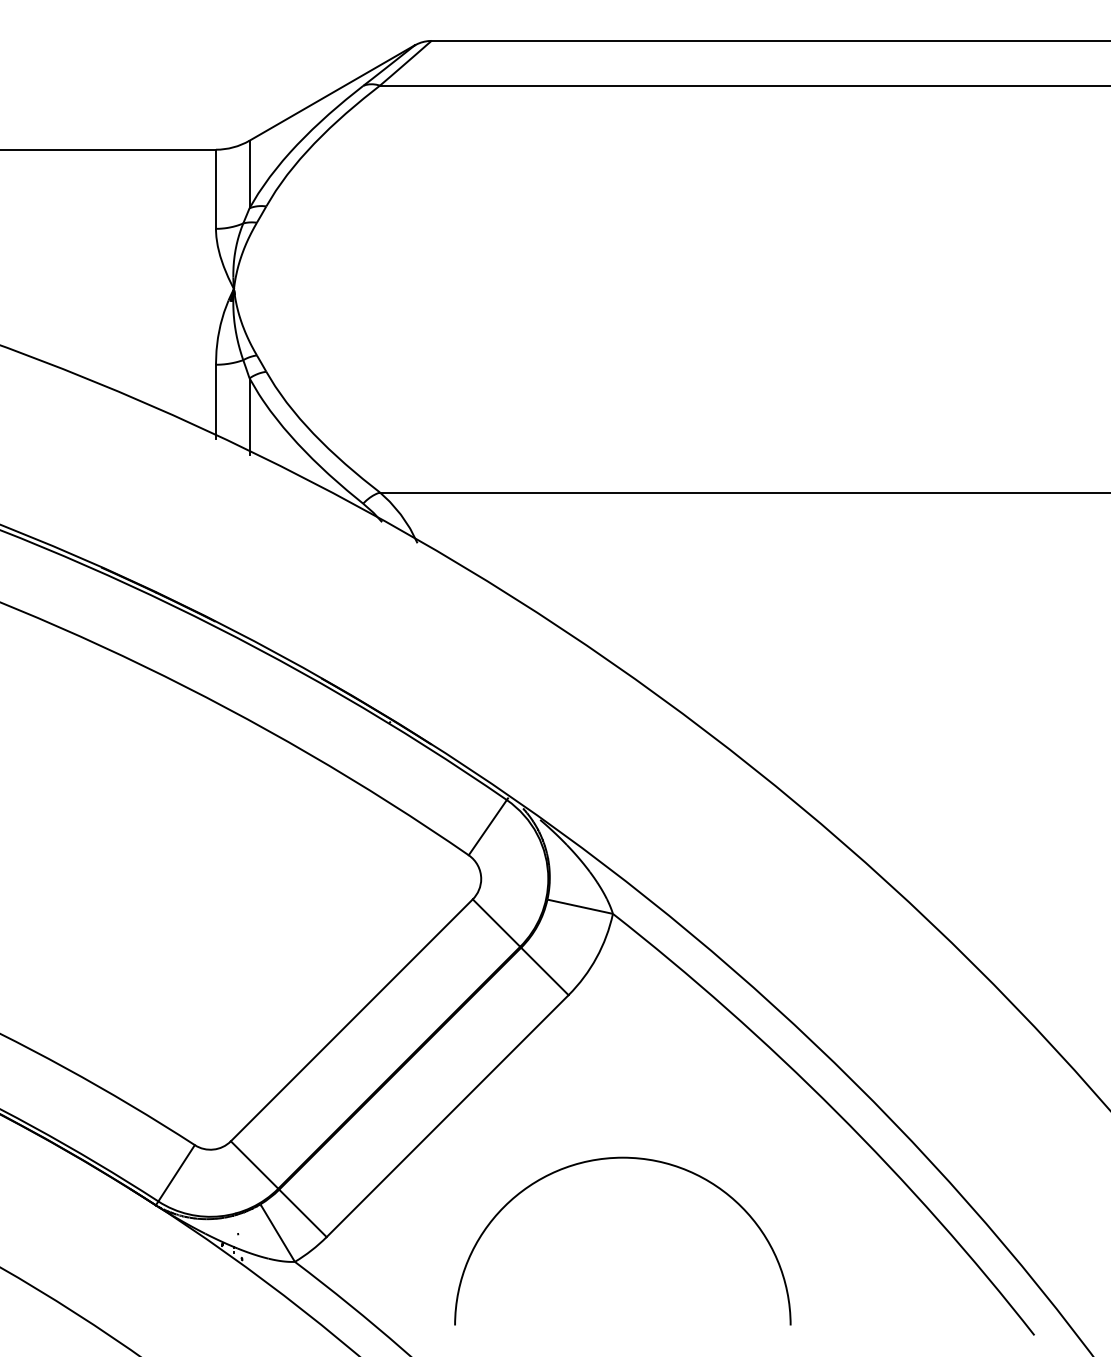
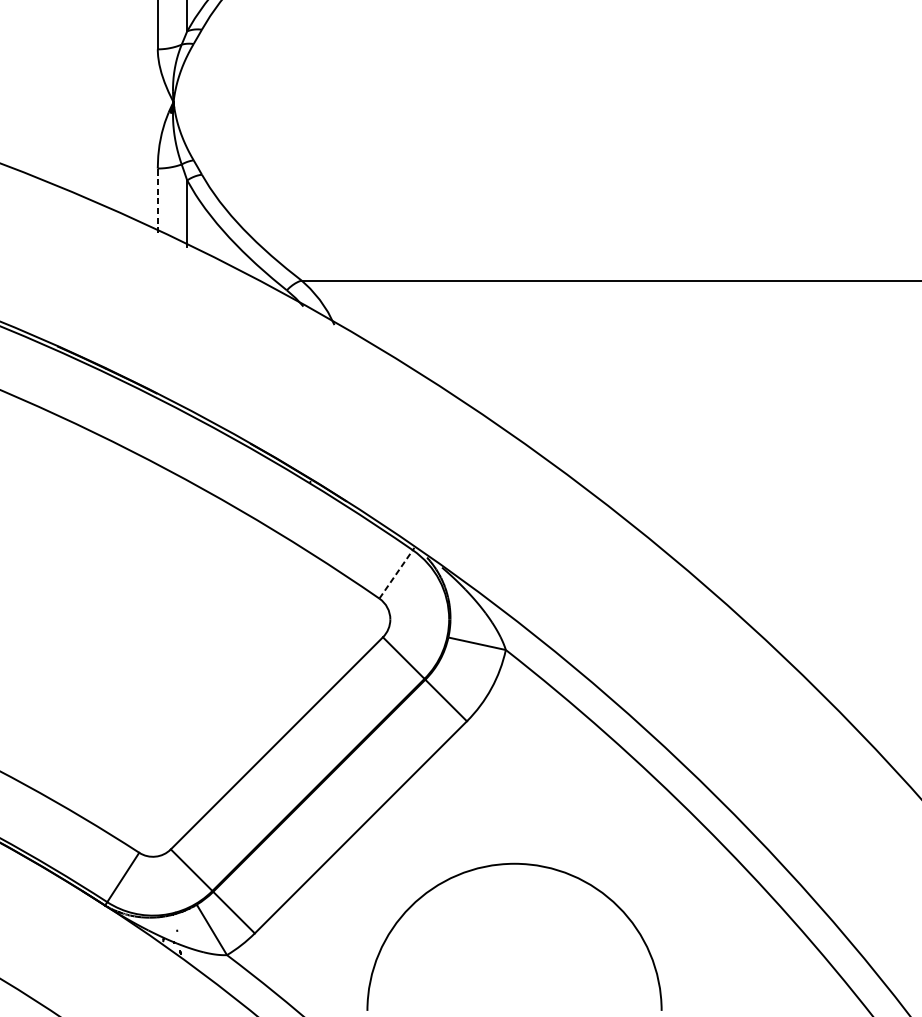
line: (215, 401) -> (157, 200), solid -> dashed
line: (487, 827) -> (395, 574), solid -> dashed

